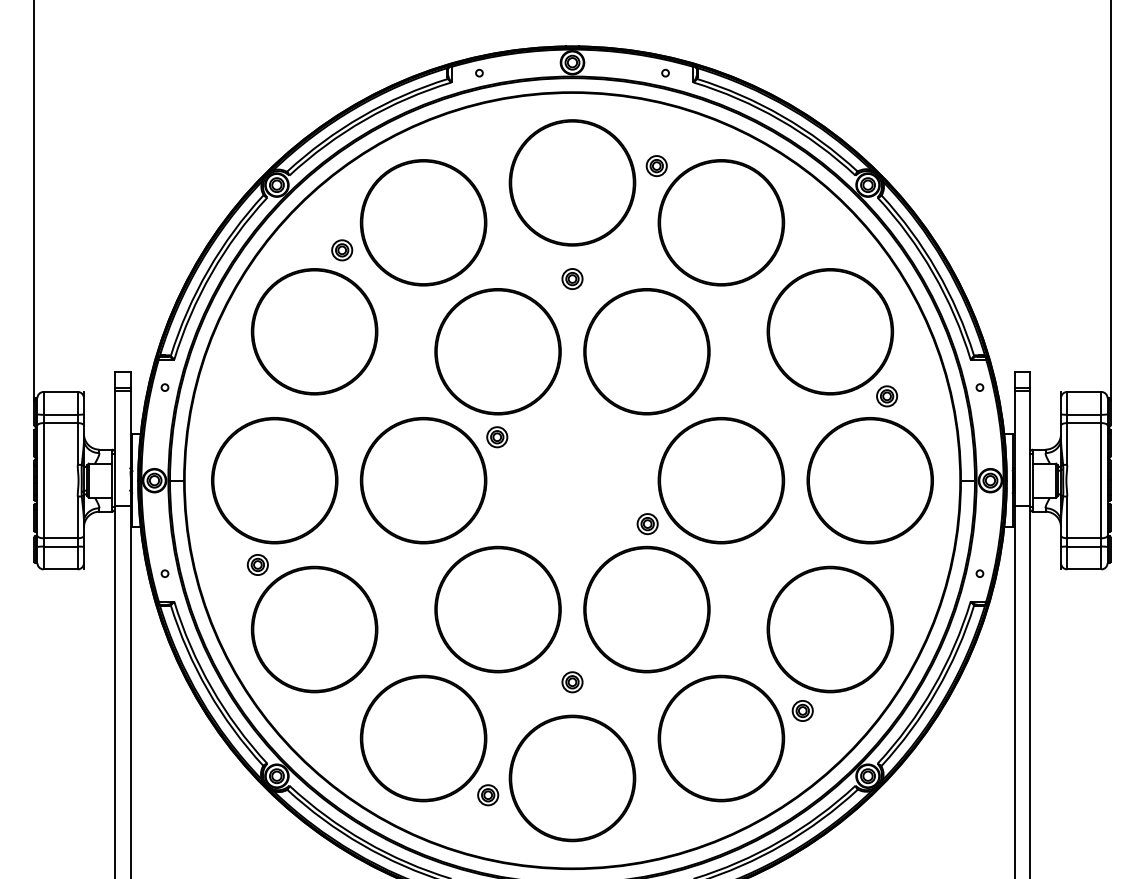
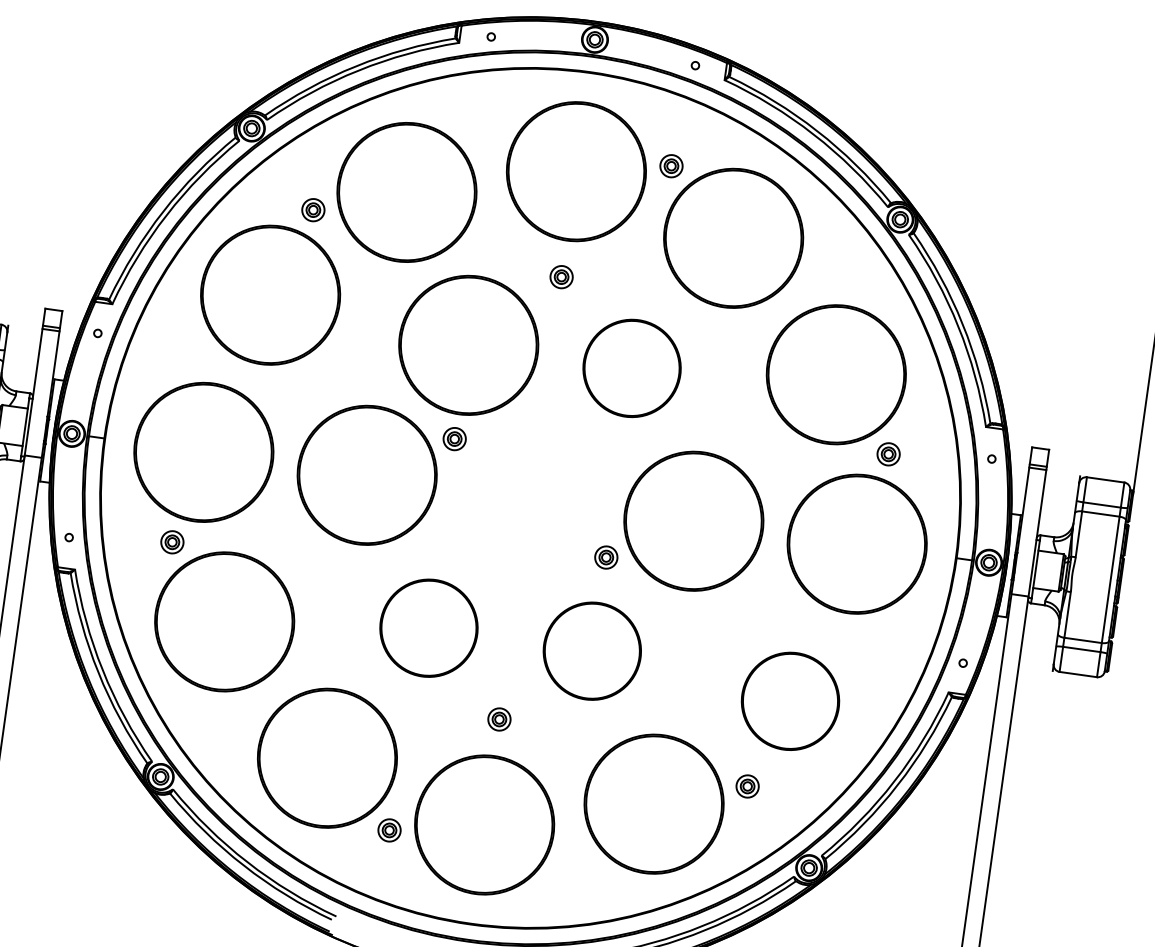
part: (646, 351) -> (631, 368), size x0.7
part: (497, 609) -> (428, 628), size x0.7
part: (646, 609) -> (591, 651), size x0.7
part: (830, 629) -> (790, 701), size x0.7

